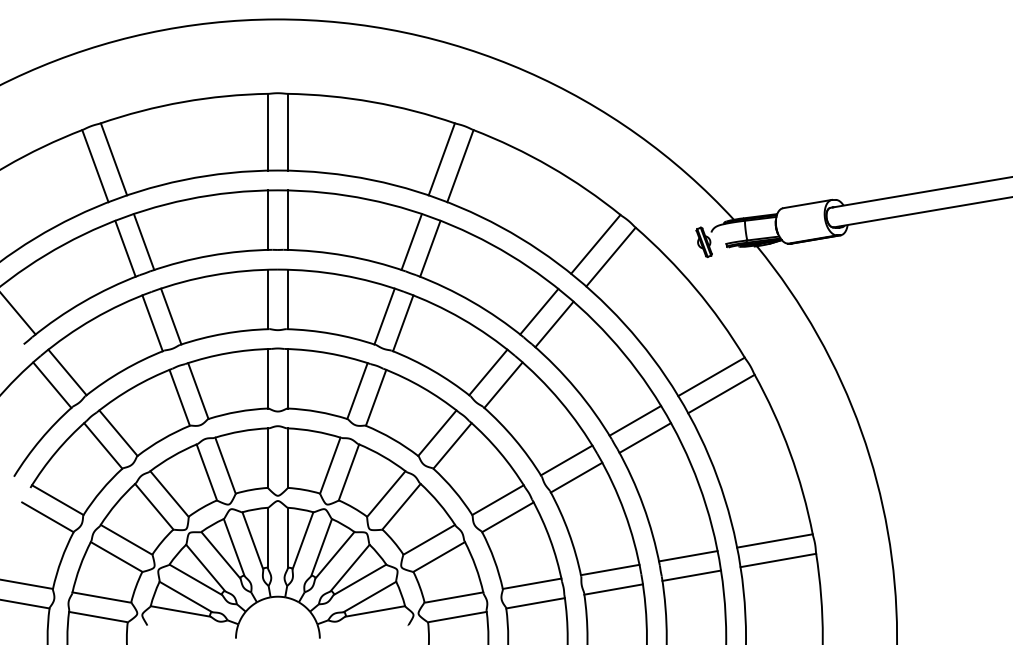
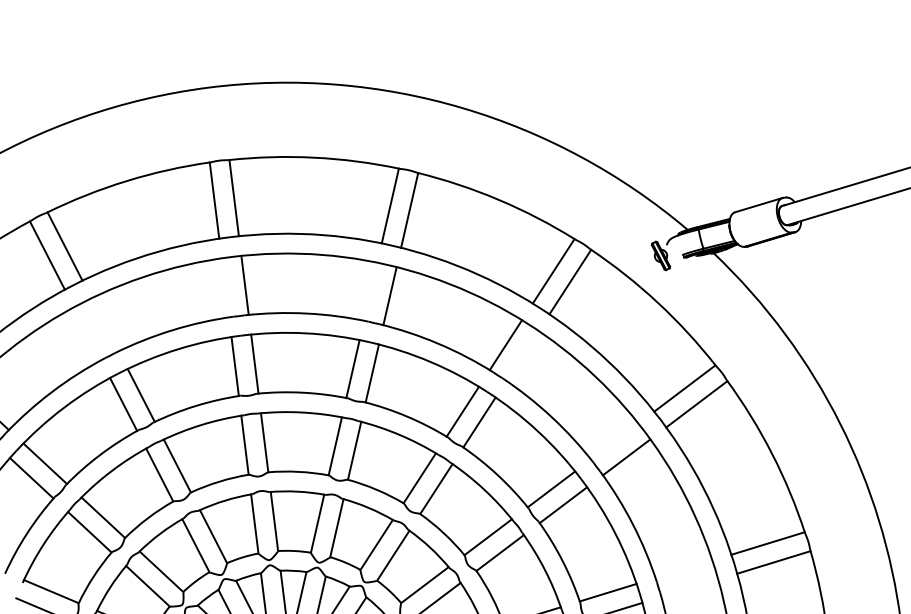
line: (268, 219) -> (225, 287), removed
line: (143, 241) -> (104, 324), removed
line: (411, 241) -> (370, 291), removed
line: (125, 248) -> (87, 333), removed
line: (554, 324) -> (522, 355), removed
line: (635, 420) -> (614, 441), removed
line: (688, 556) -> (684, 569), removed
line: (691, 575) -> (689, 588), removed

